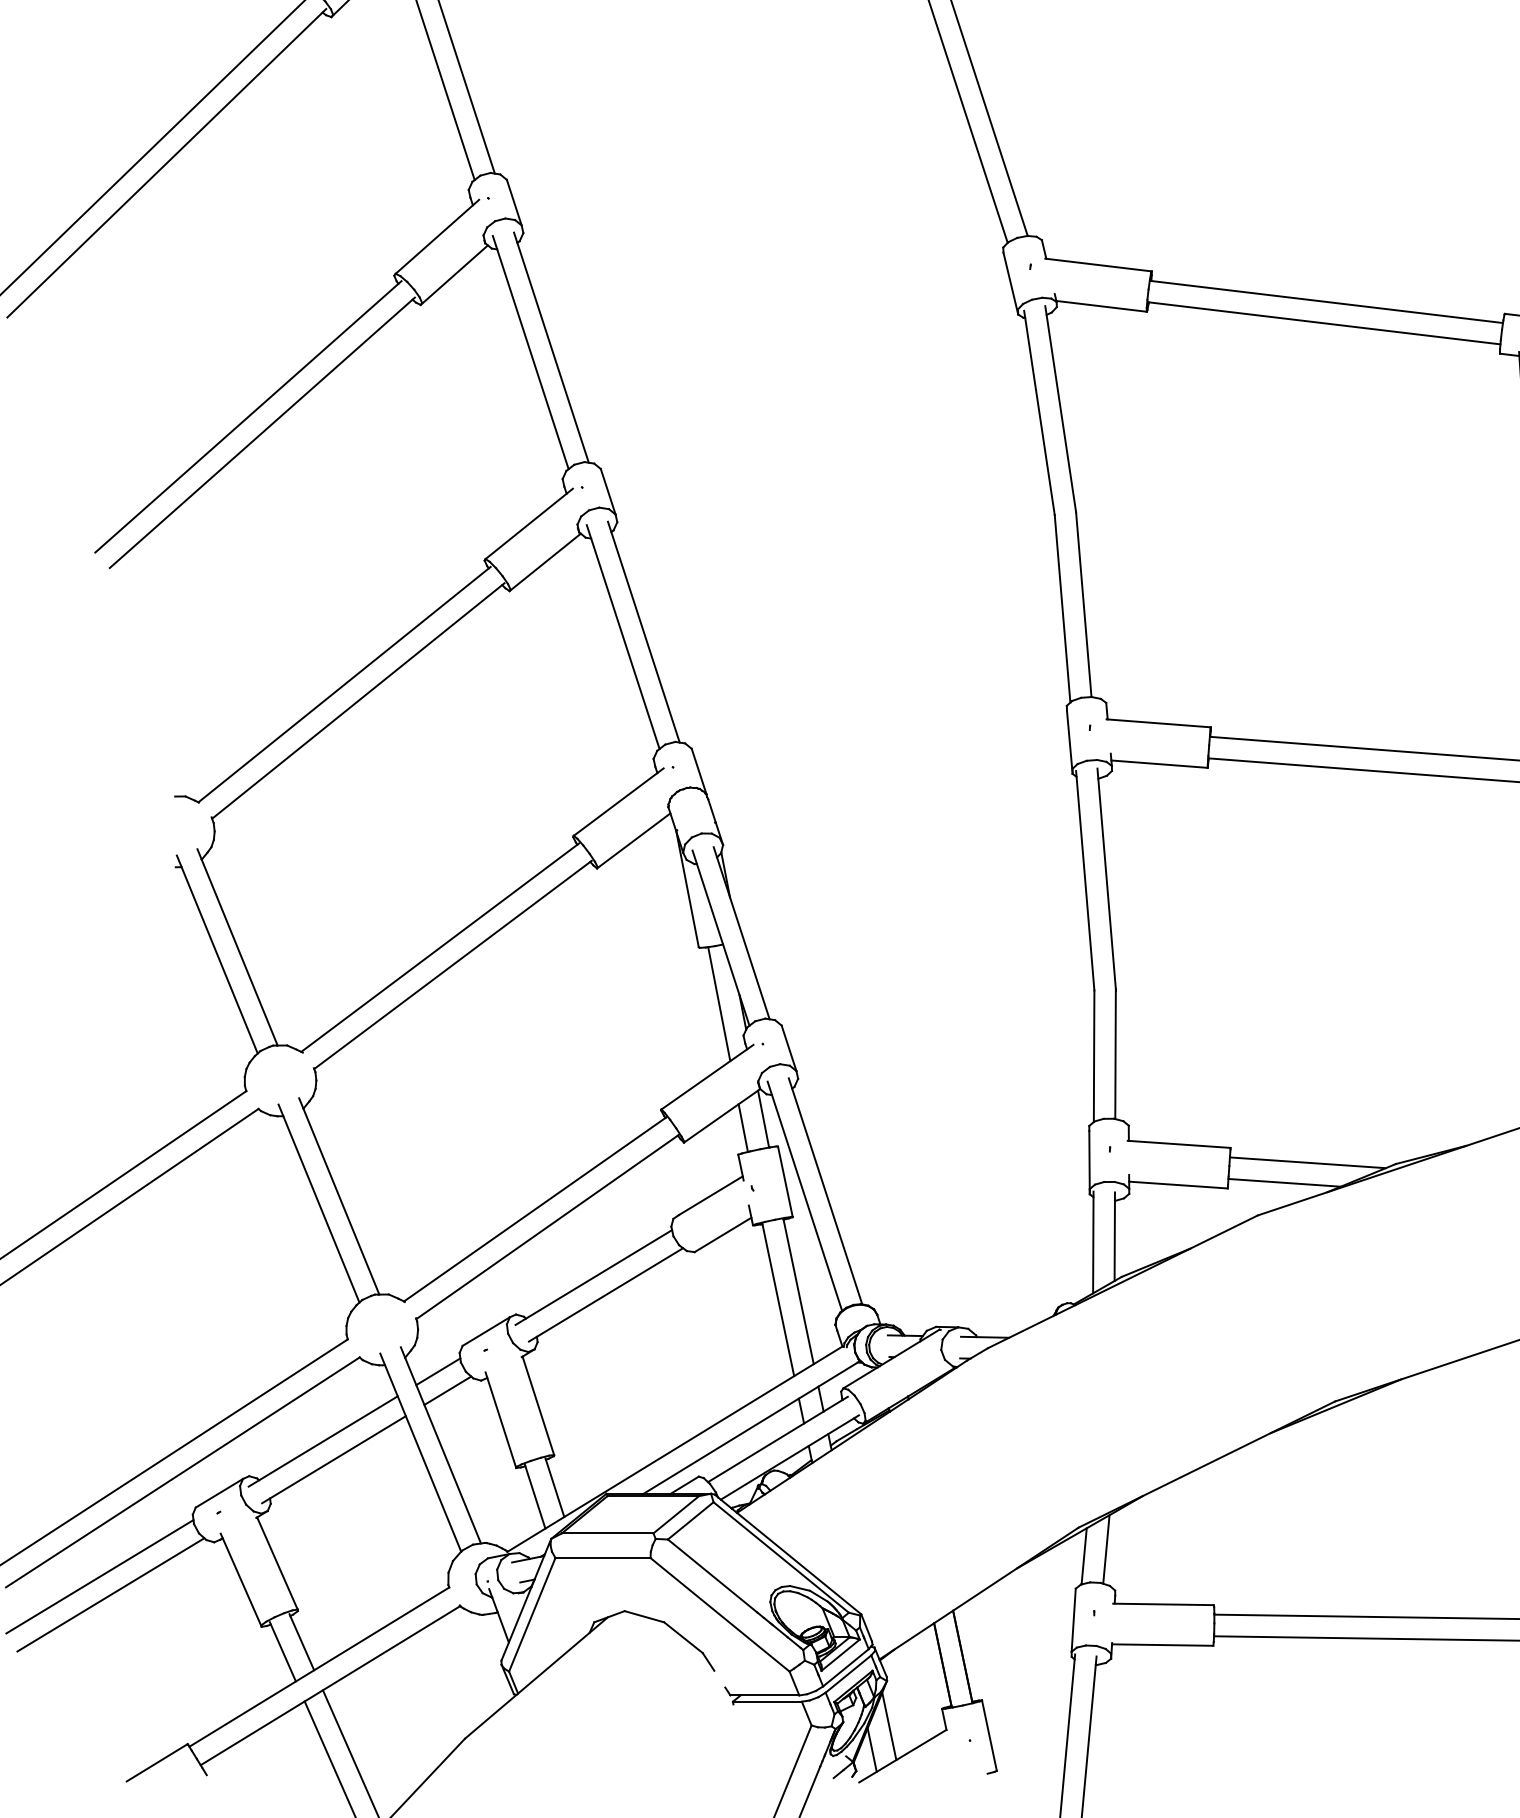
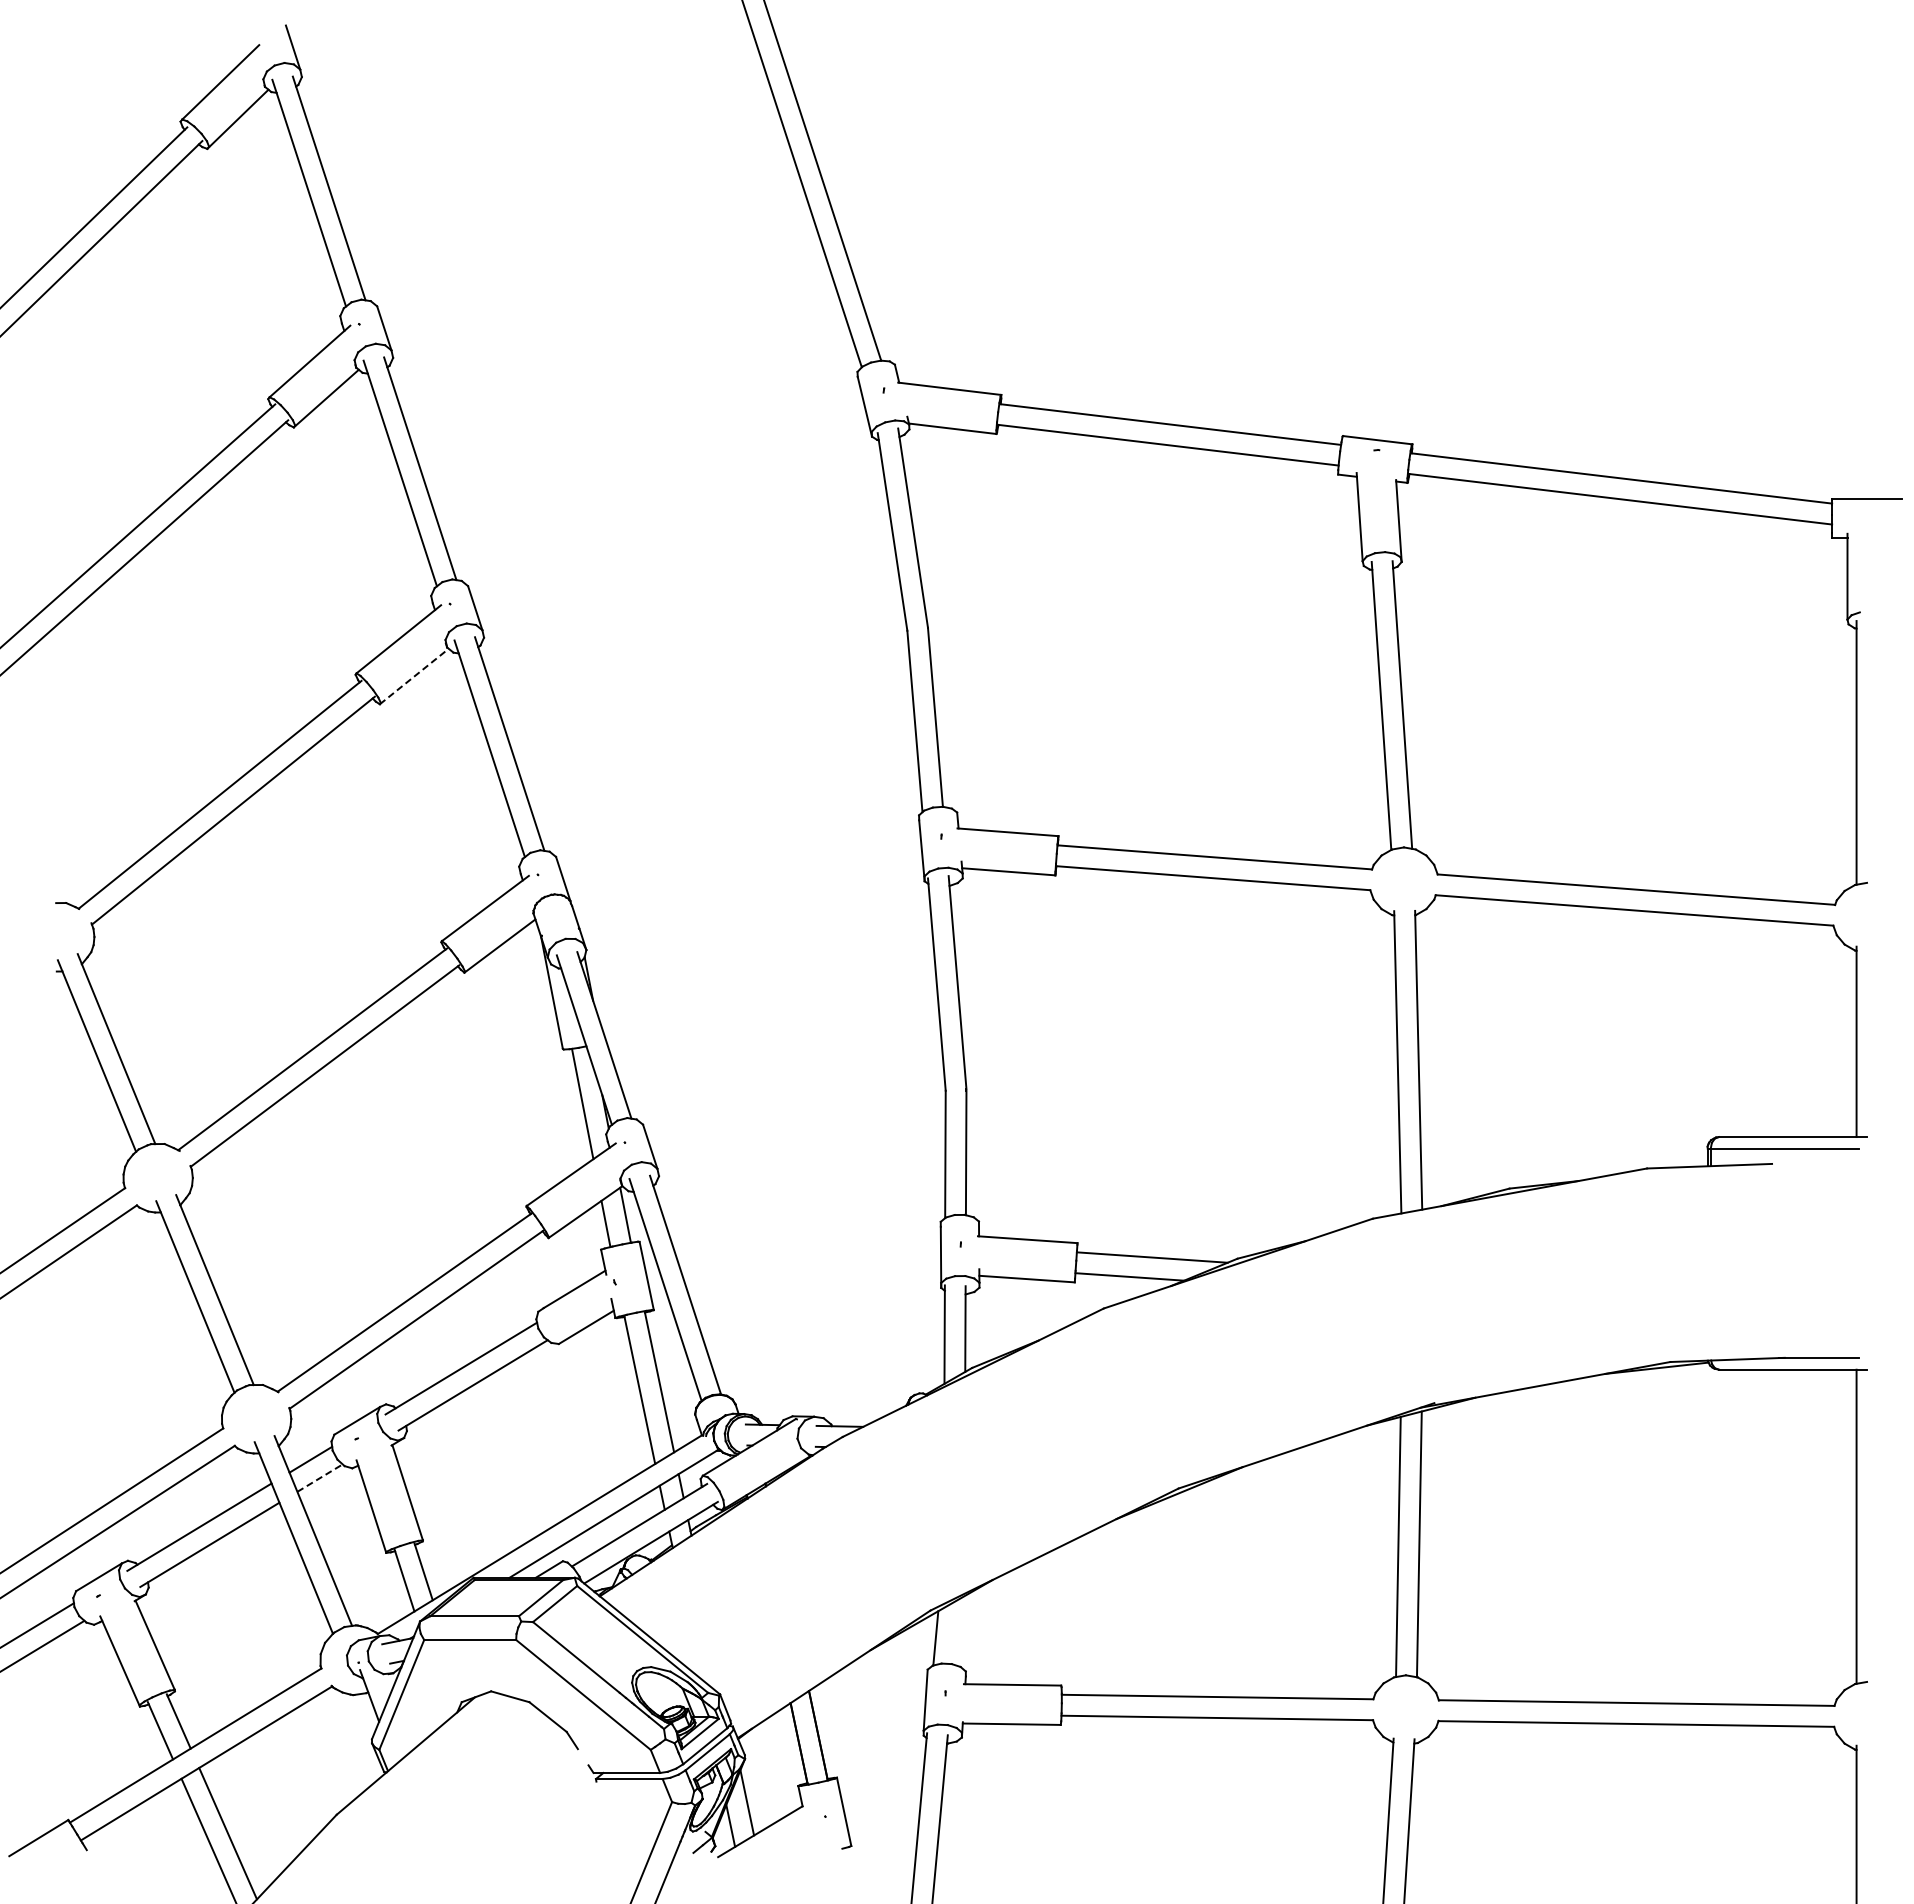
line: (545, 562) -> (414, 676), solid -> dashed
line: (448, 1391) -> (320, 1478), solid -> dashed
line: (1106, 1549) -> (957, 1631), removed

